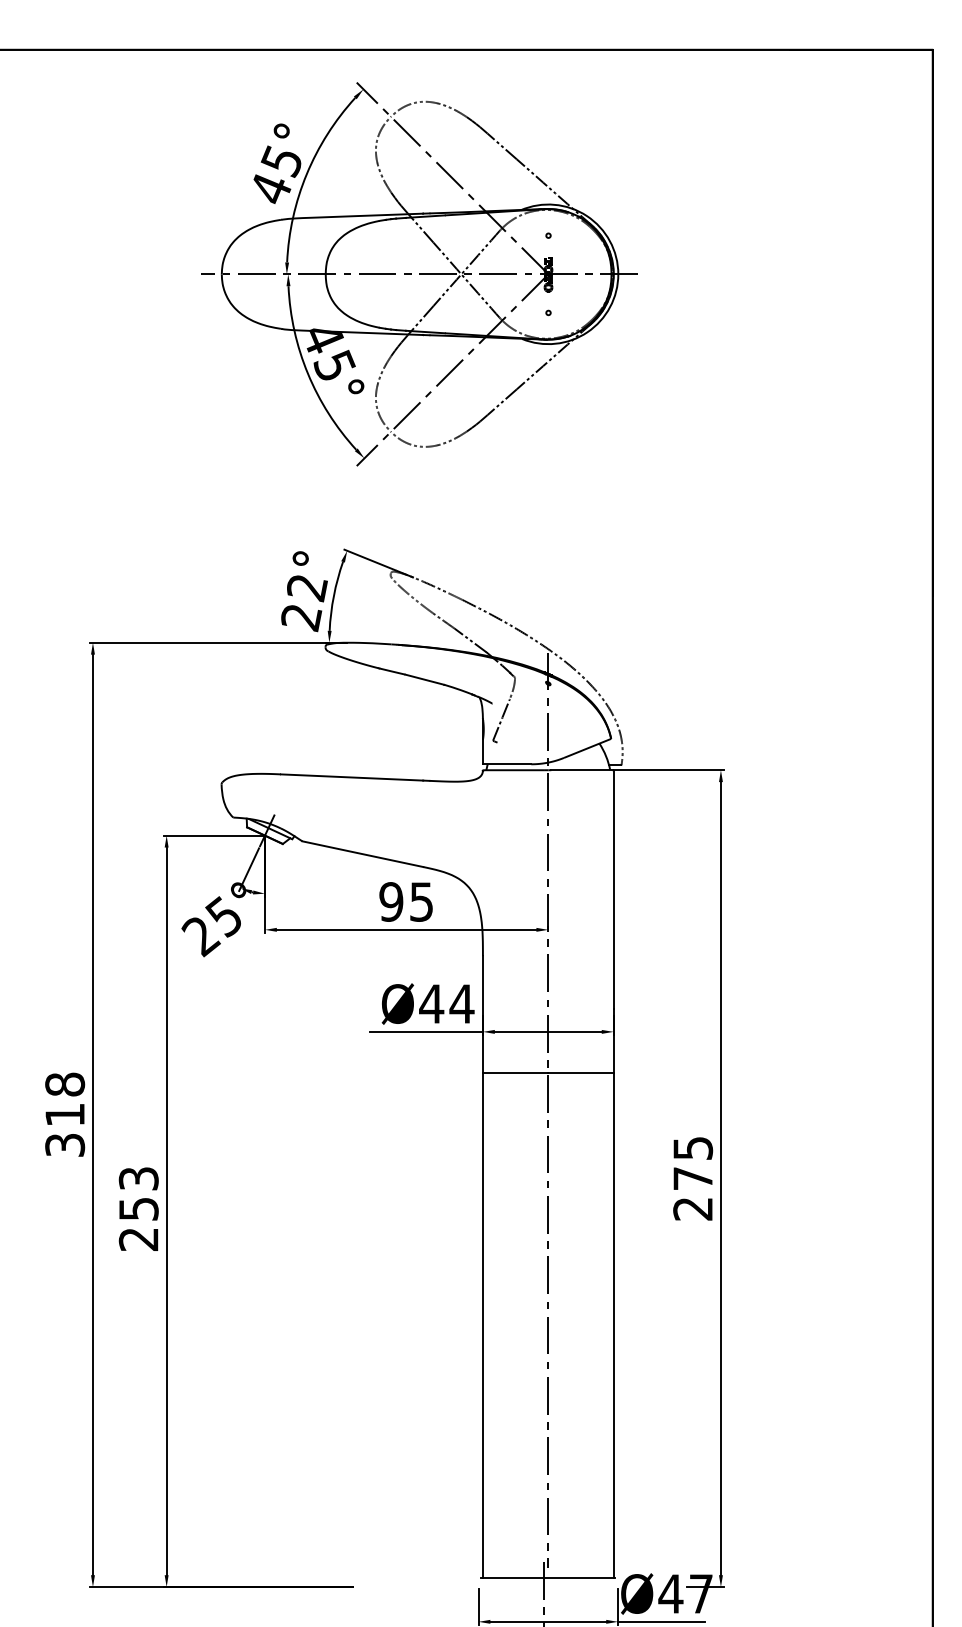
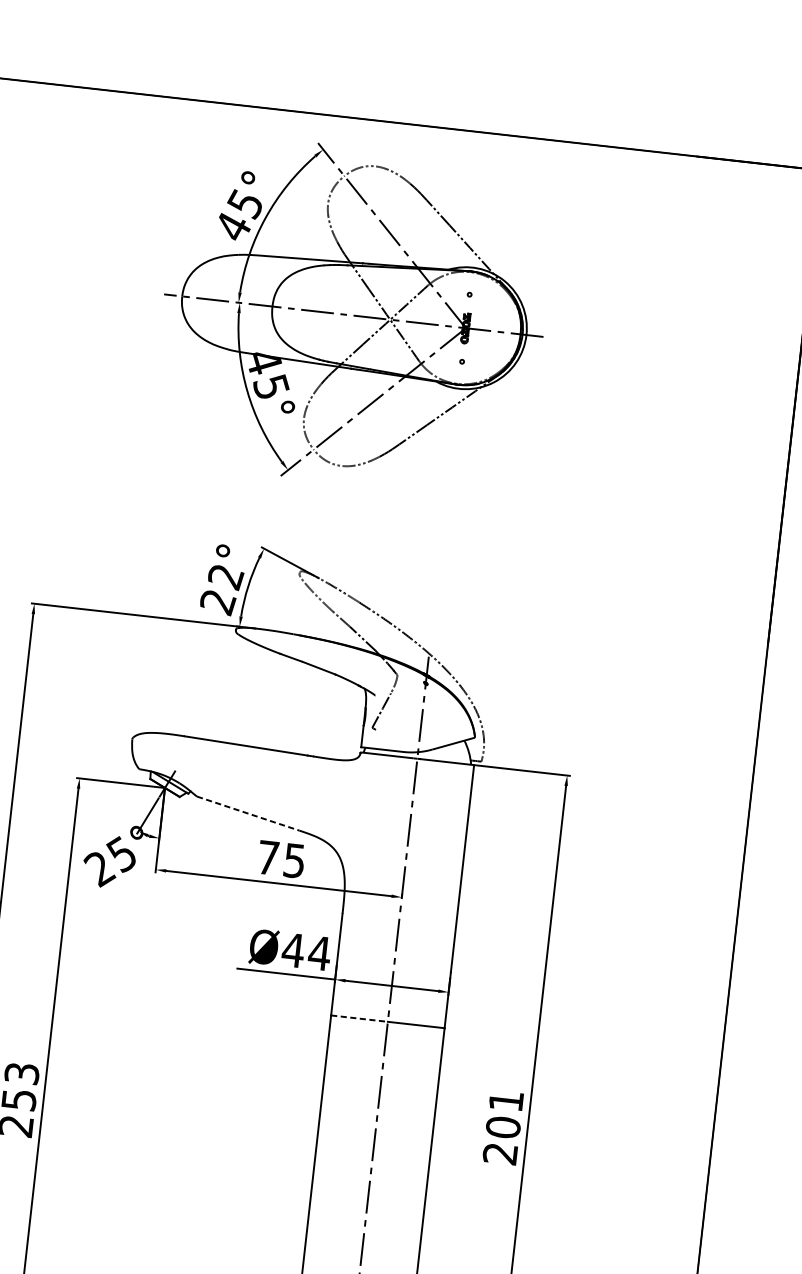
line: (362, 854) -> (247, 813), solid -> dashed
text: (391, 901) -> (268, 857), 95 -> 75
line: (515, 1073) -> (359, 1018), solid -> dashed
text: (693, 1163) -> (505, 1114), 275 -> 201

